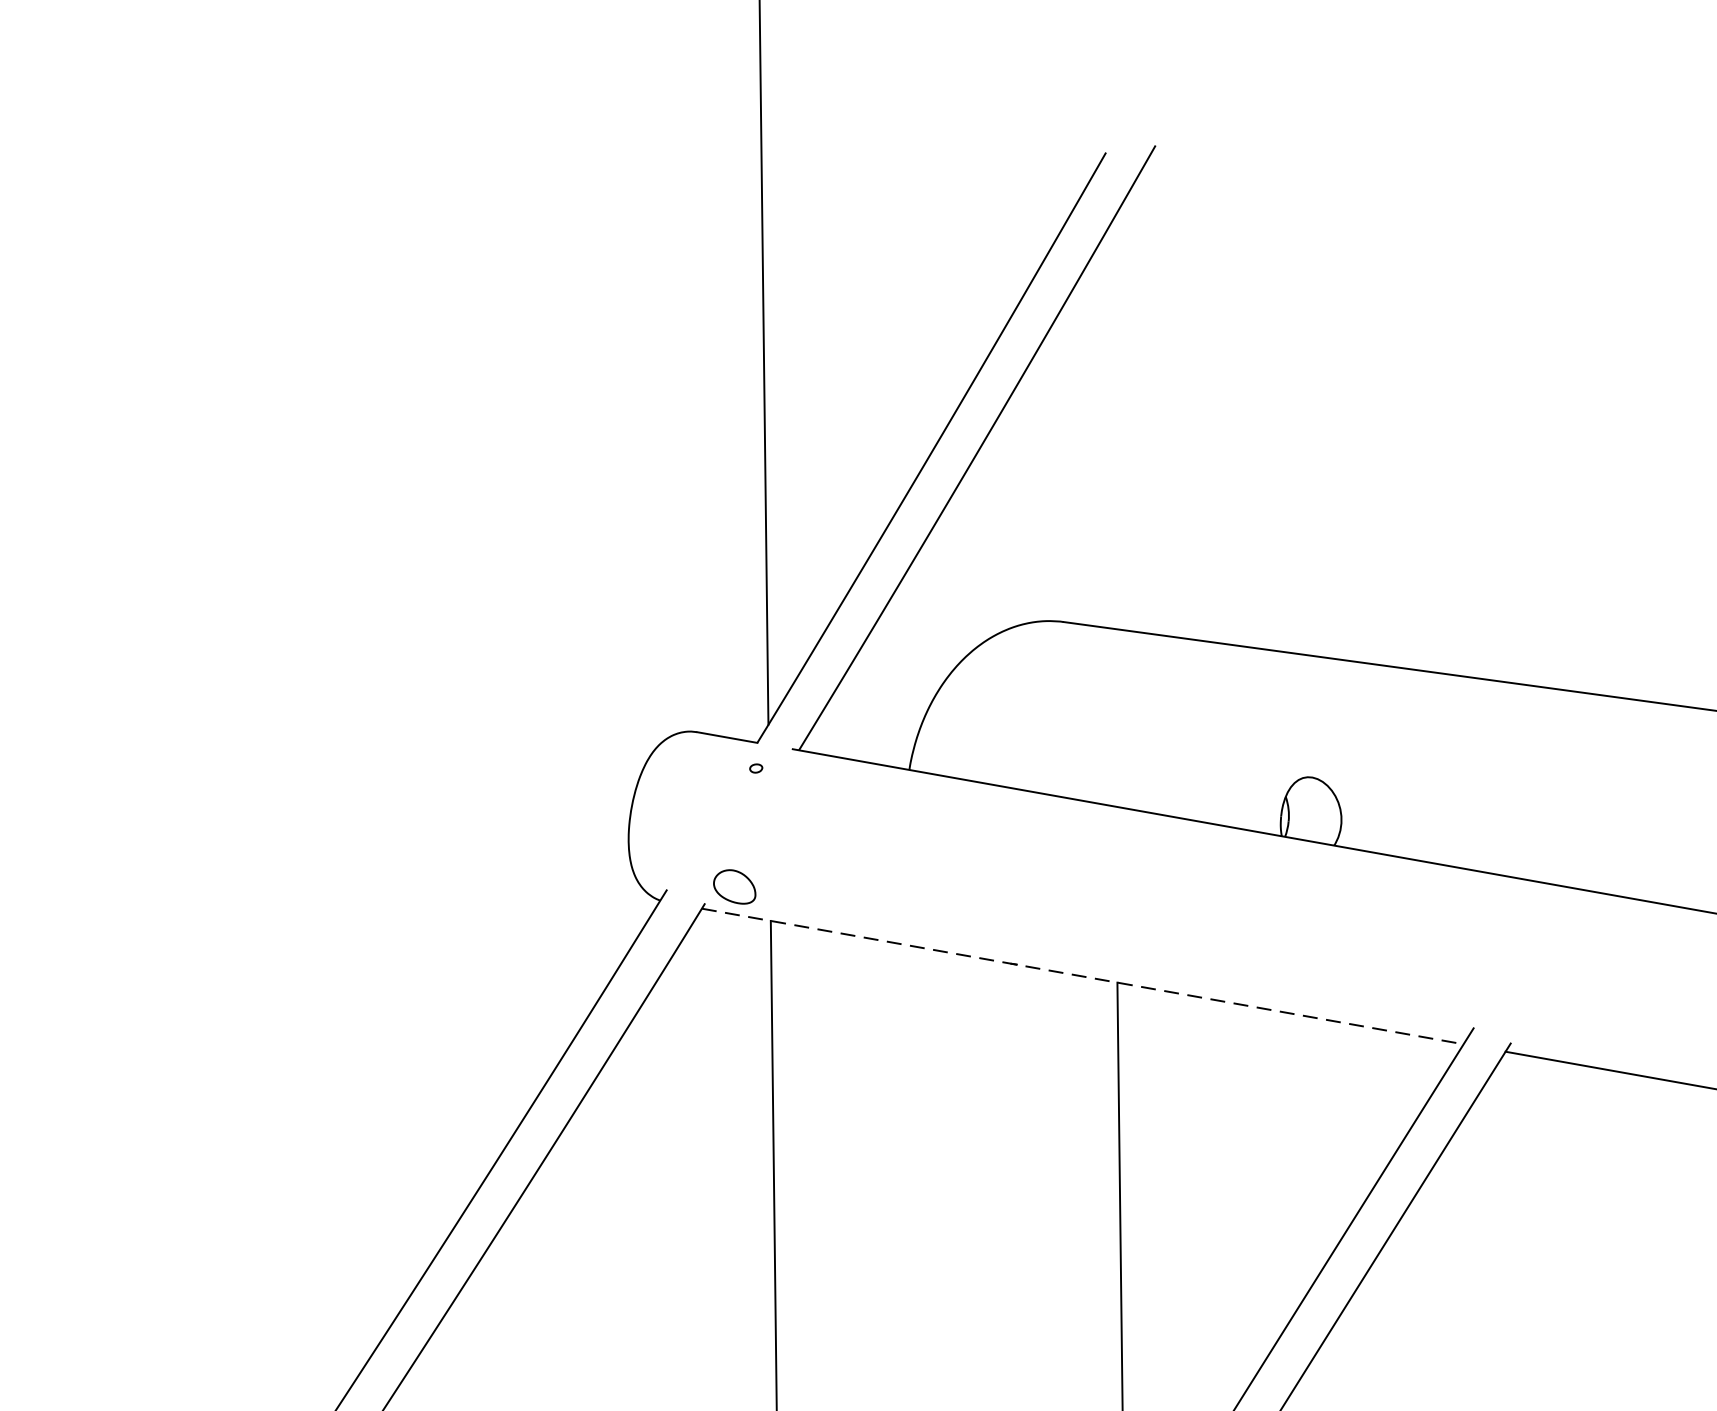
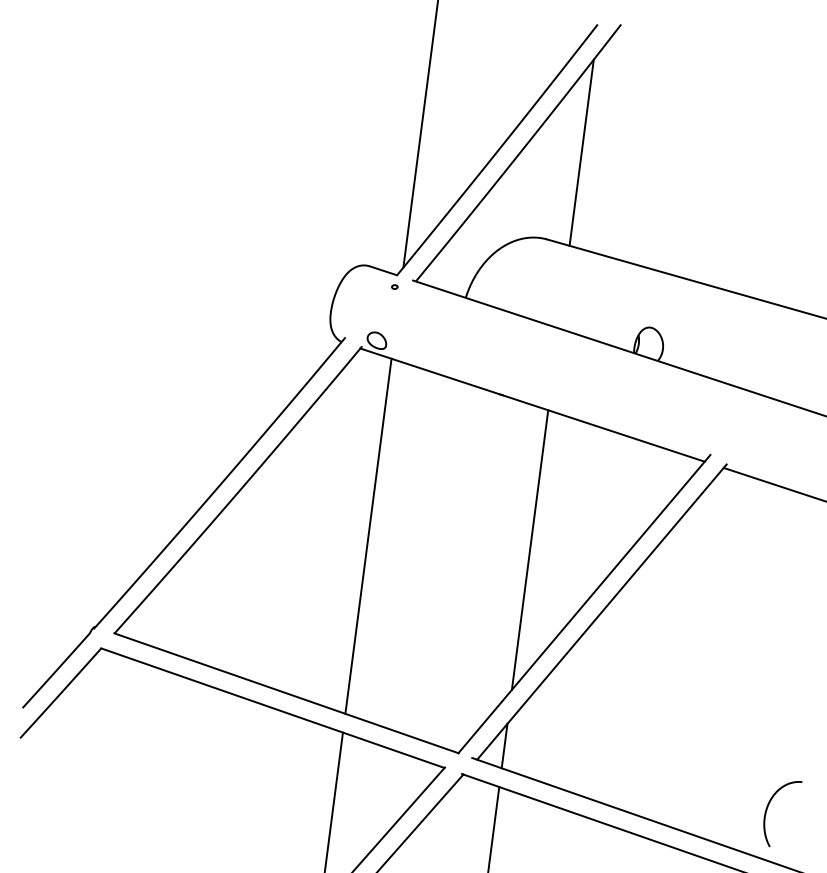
line: (1110, 427) -> (581, 152), added
line: (1084, 977) -> (533, 405), dashed -> solid

